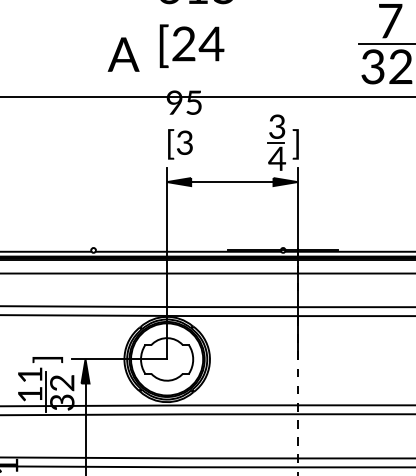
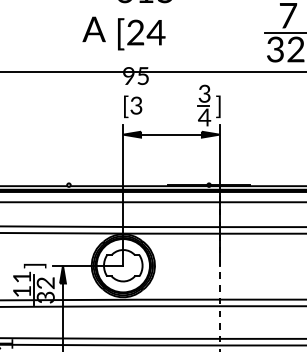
text: (123, 54) -> (94, 29), moved

